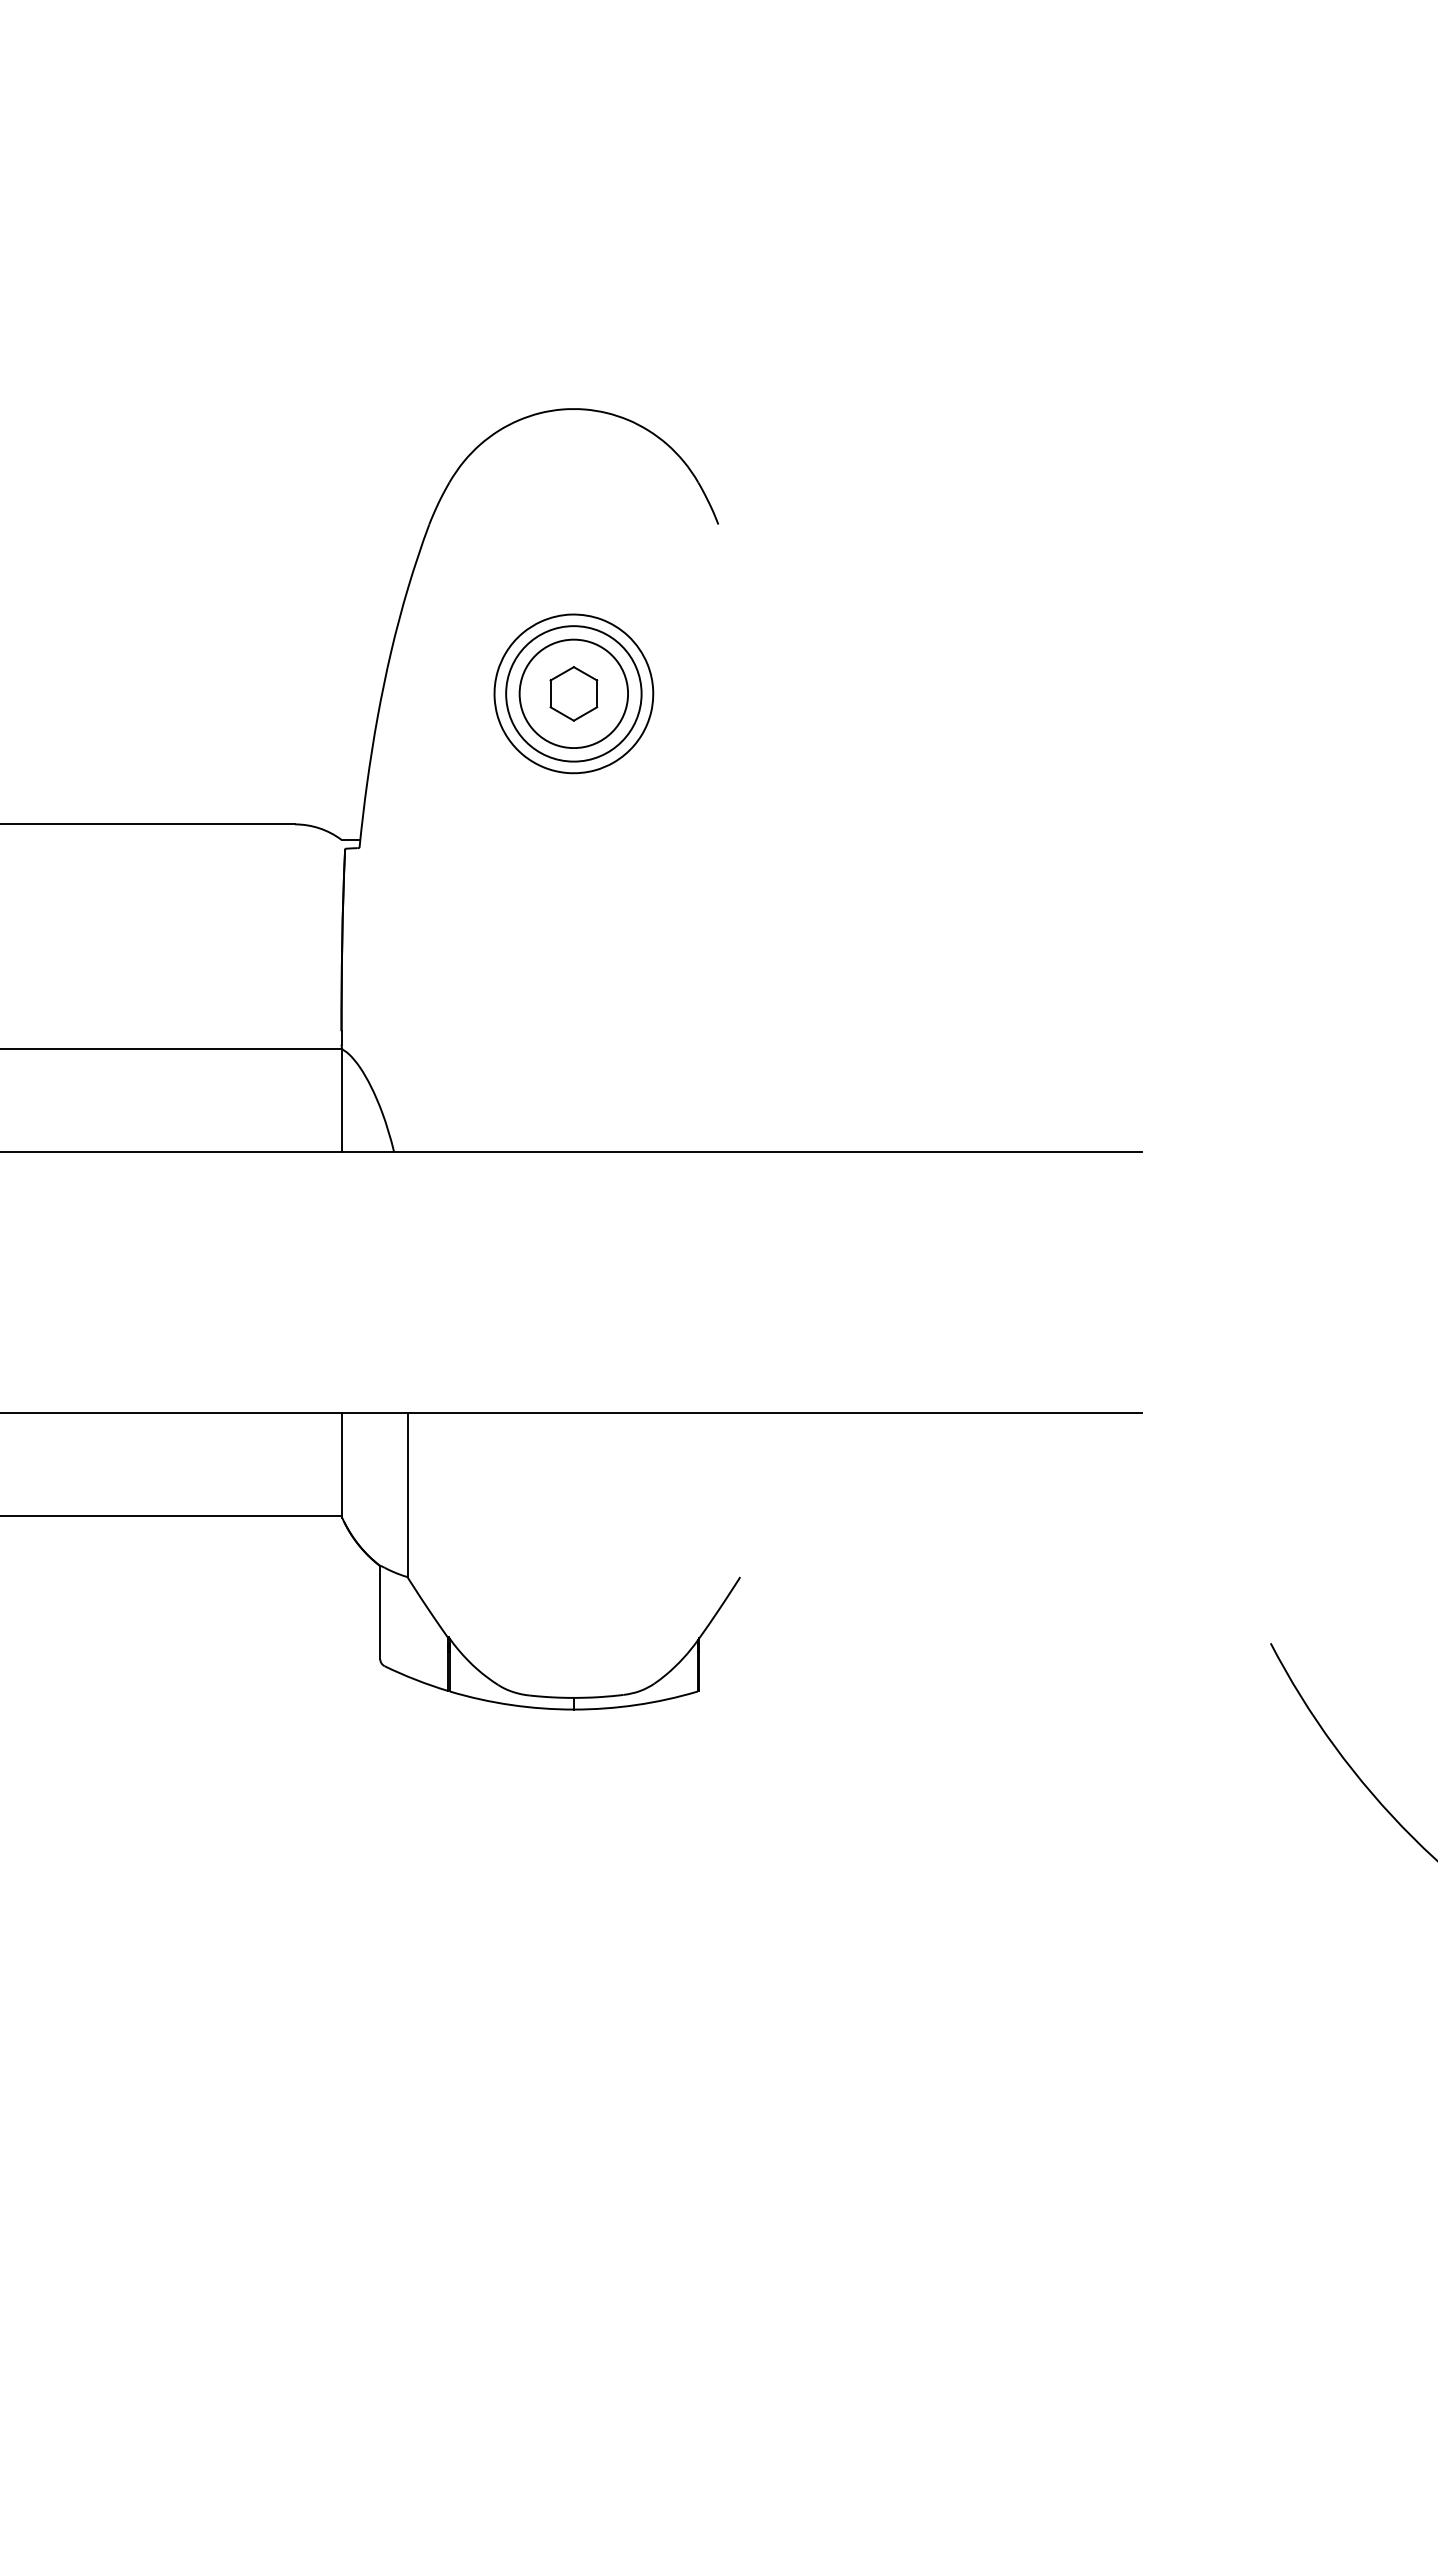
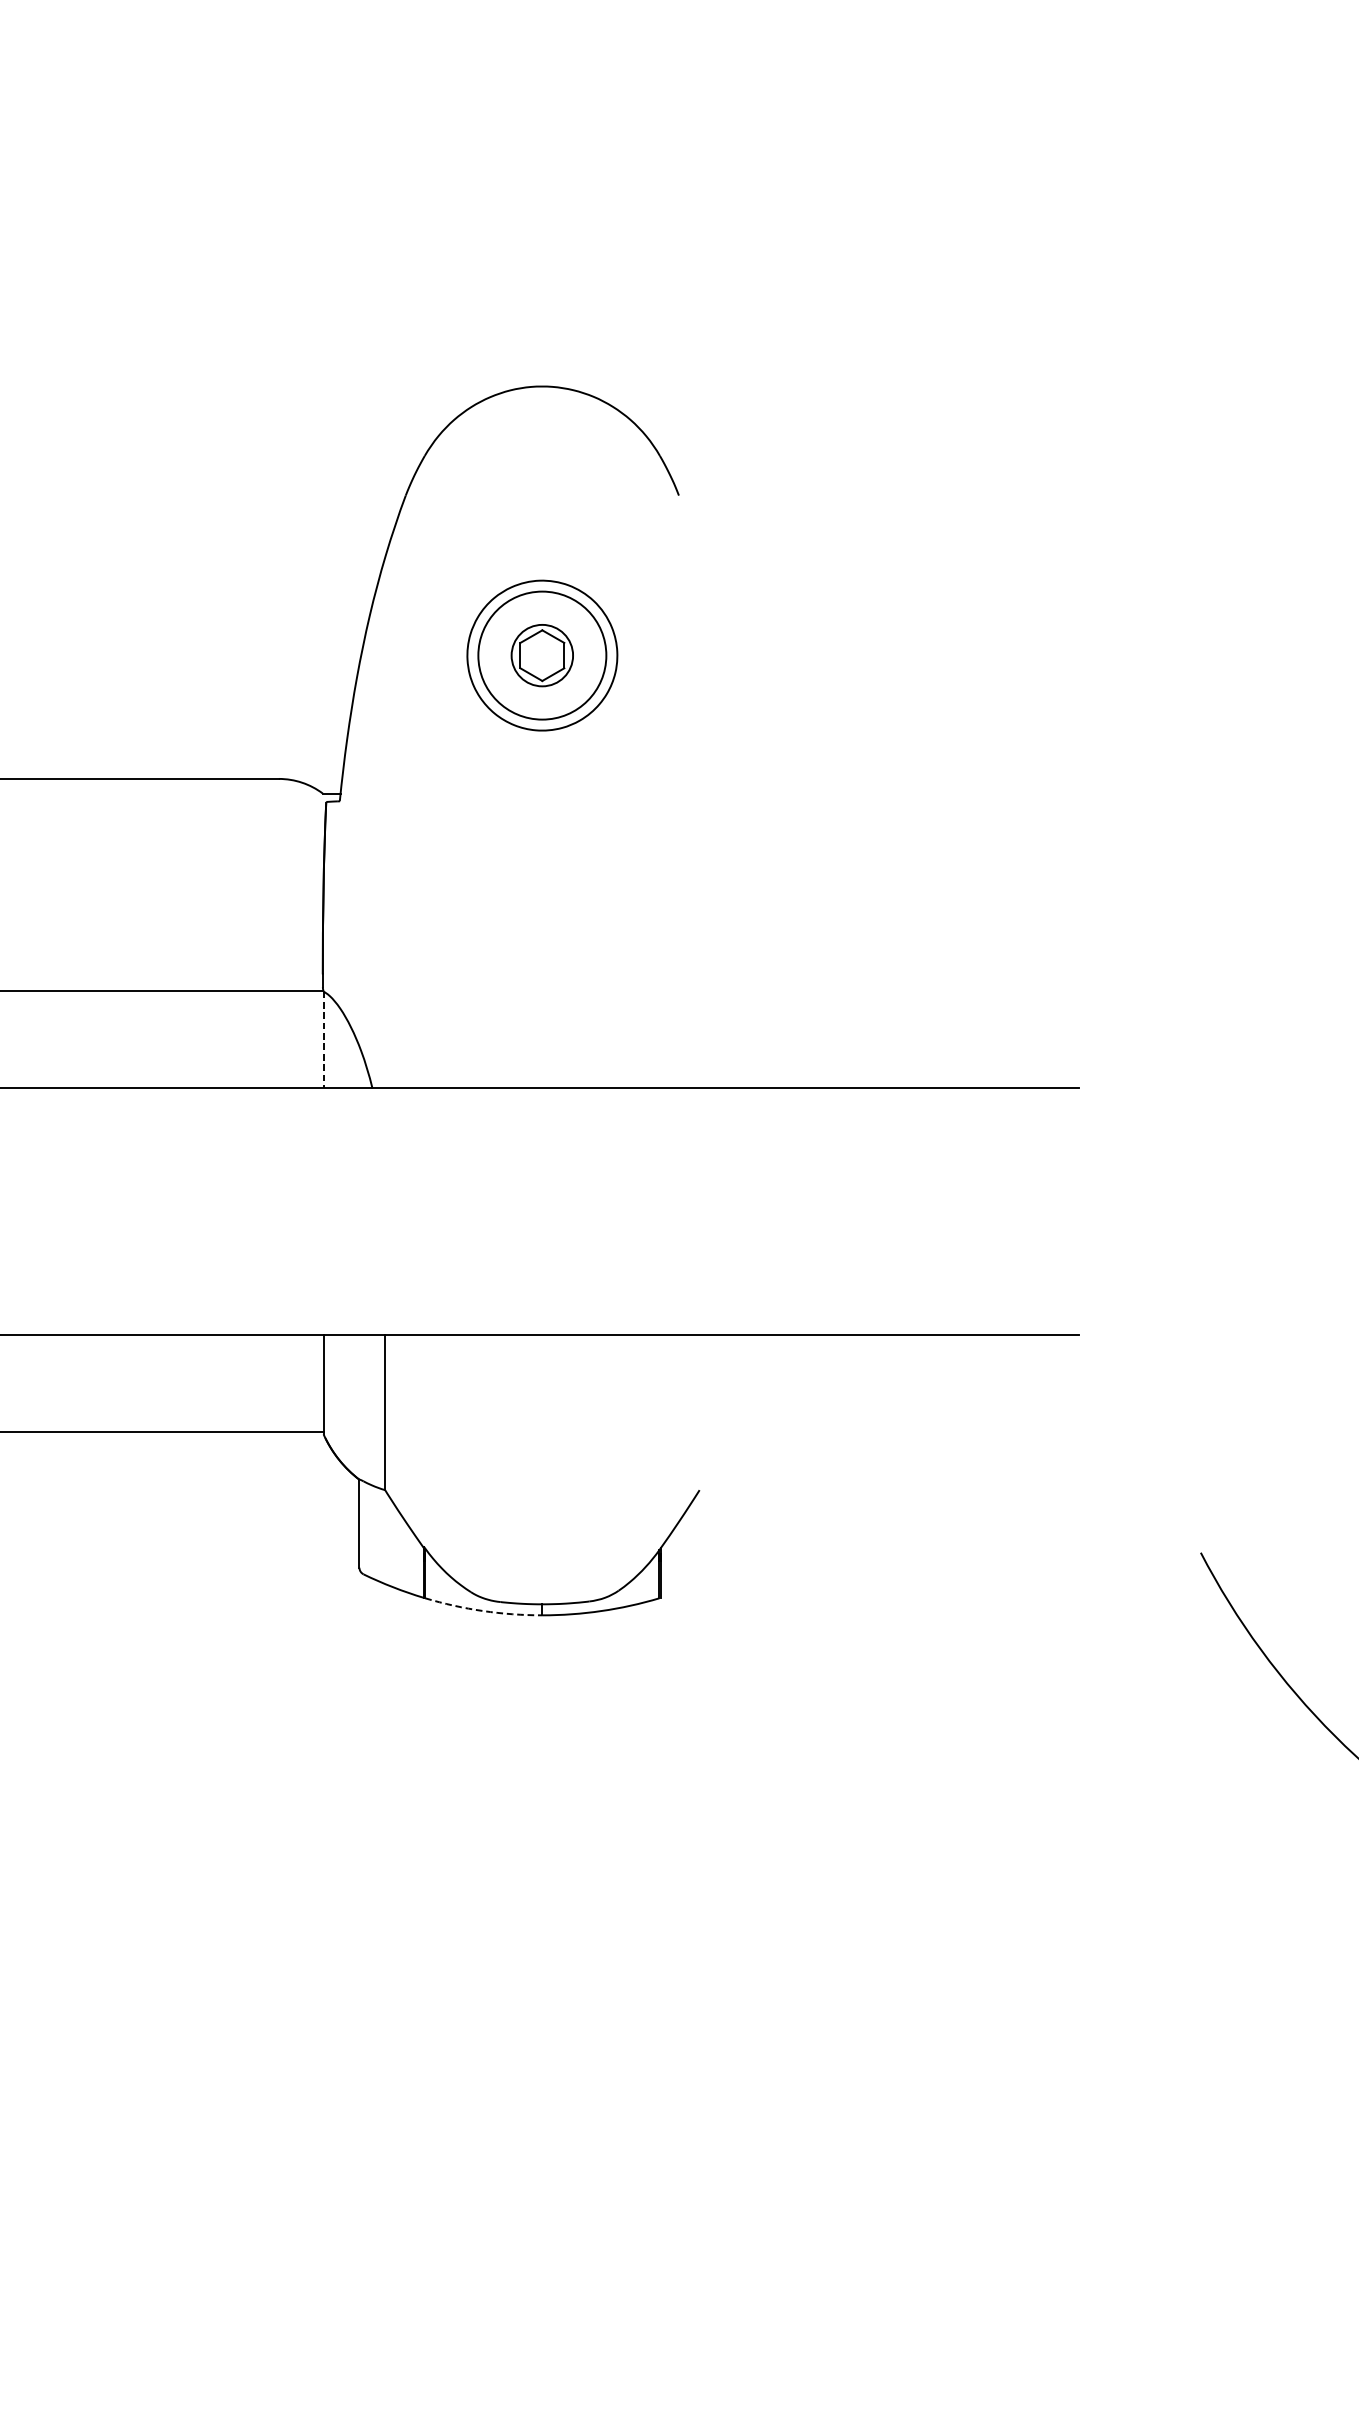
circle: (573, 693) -> (542, 655), size x0.6
line: (342, 1101) -> (323, 1040), solid -> dashed
arc: (511, 1705) -> (483, 1611), solid -> dashed

